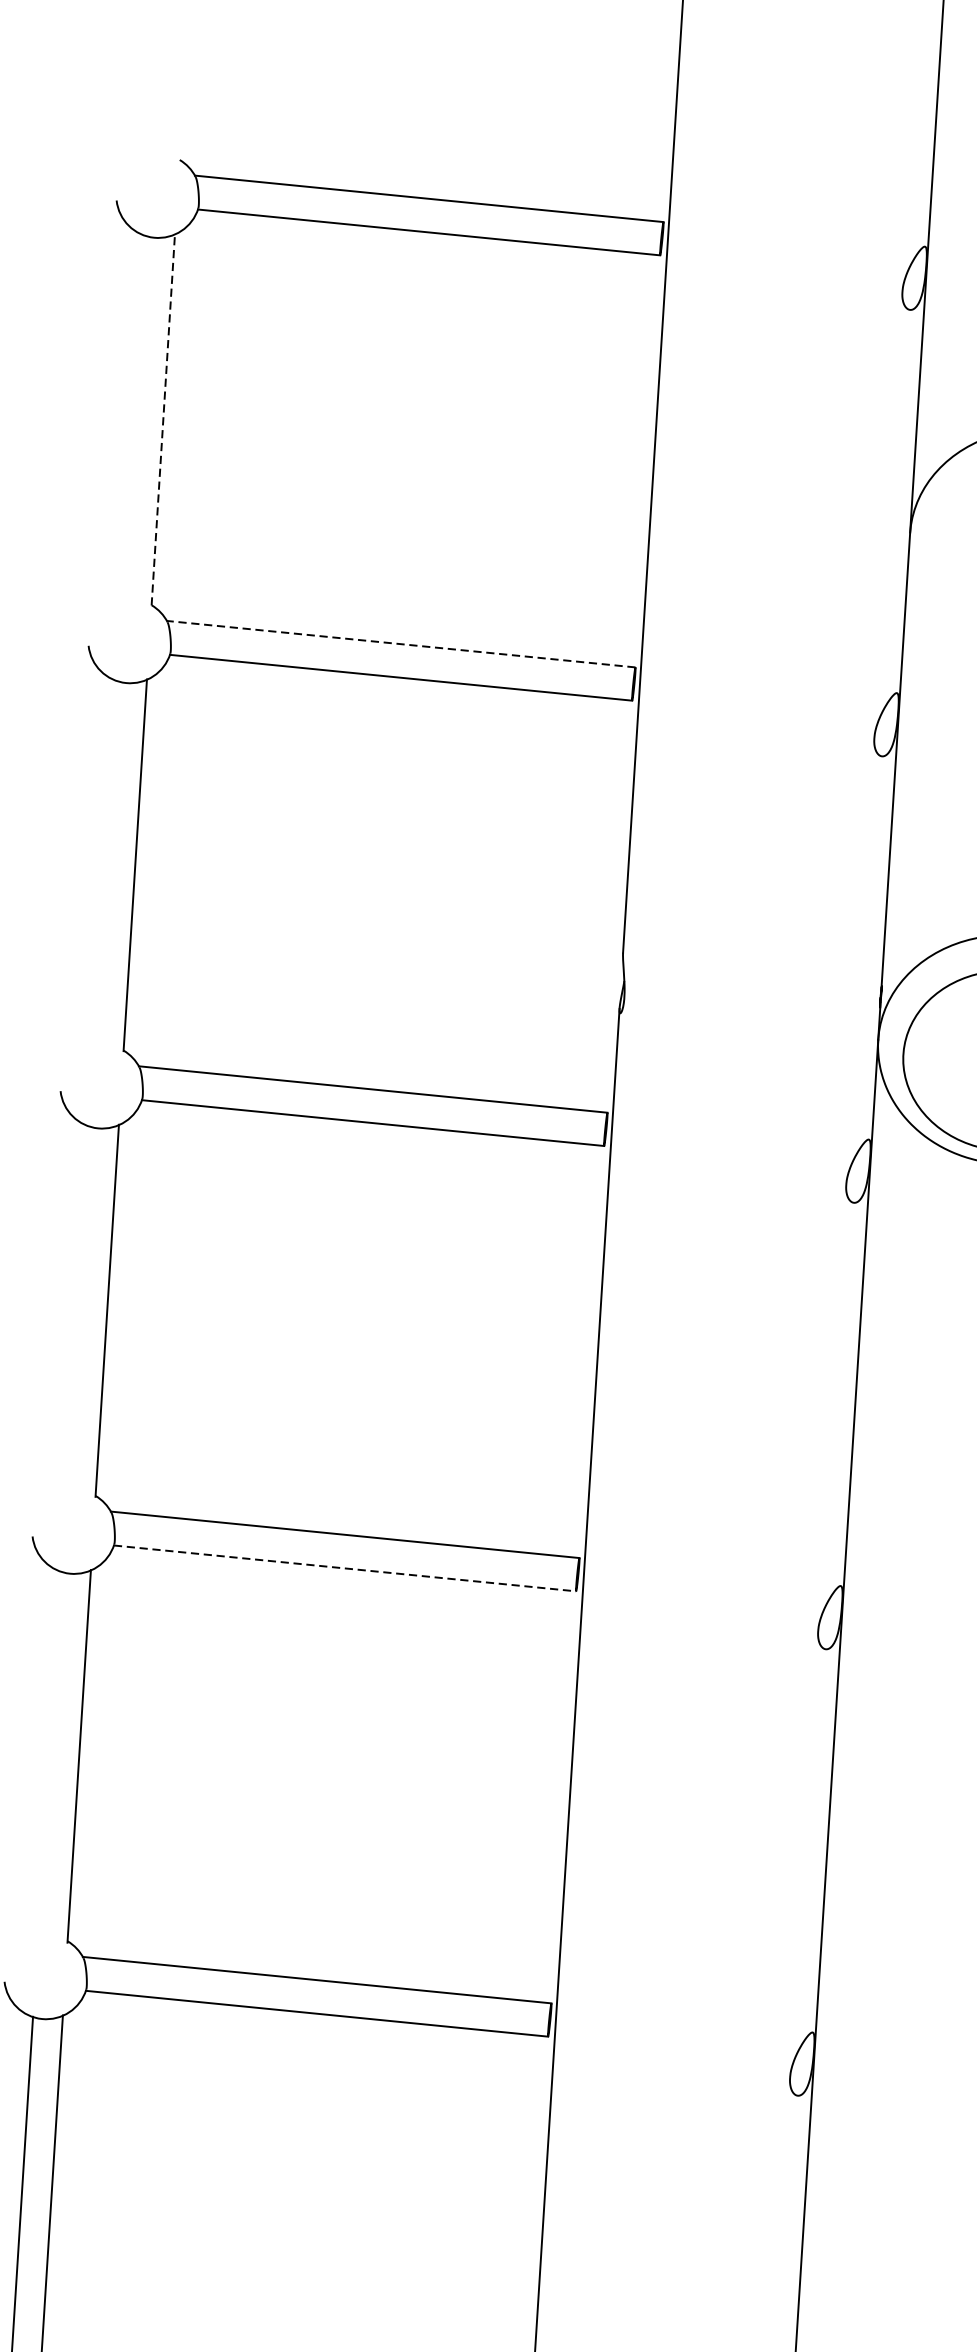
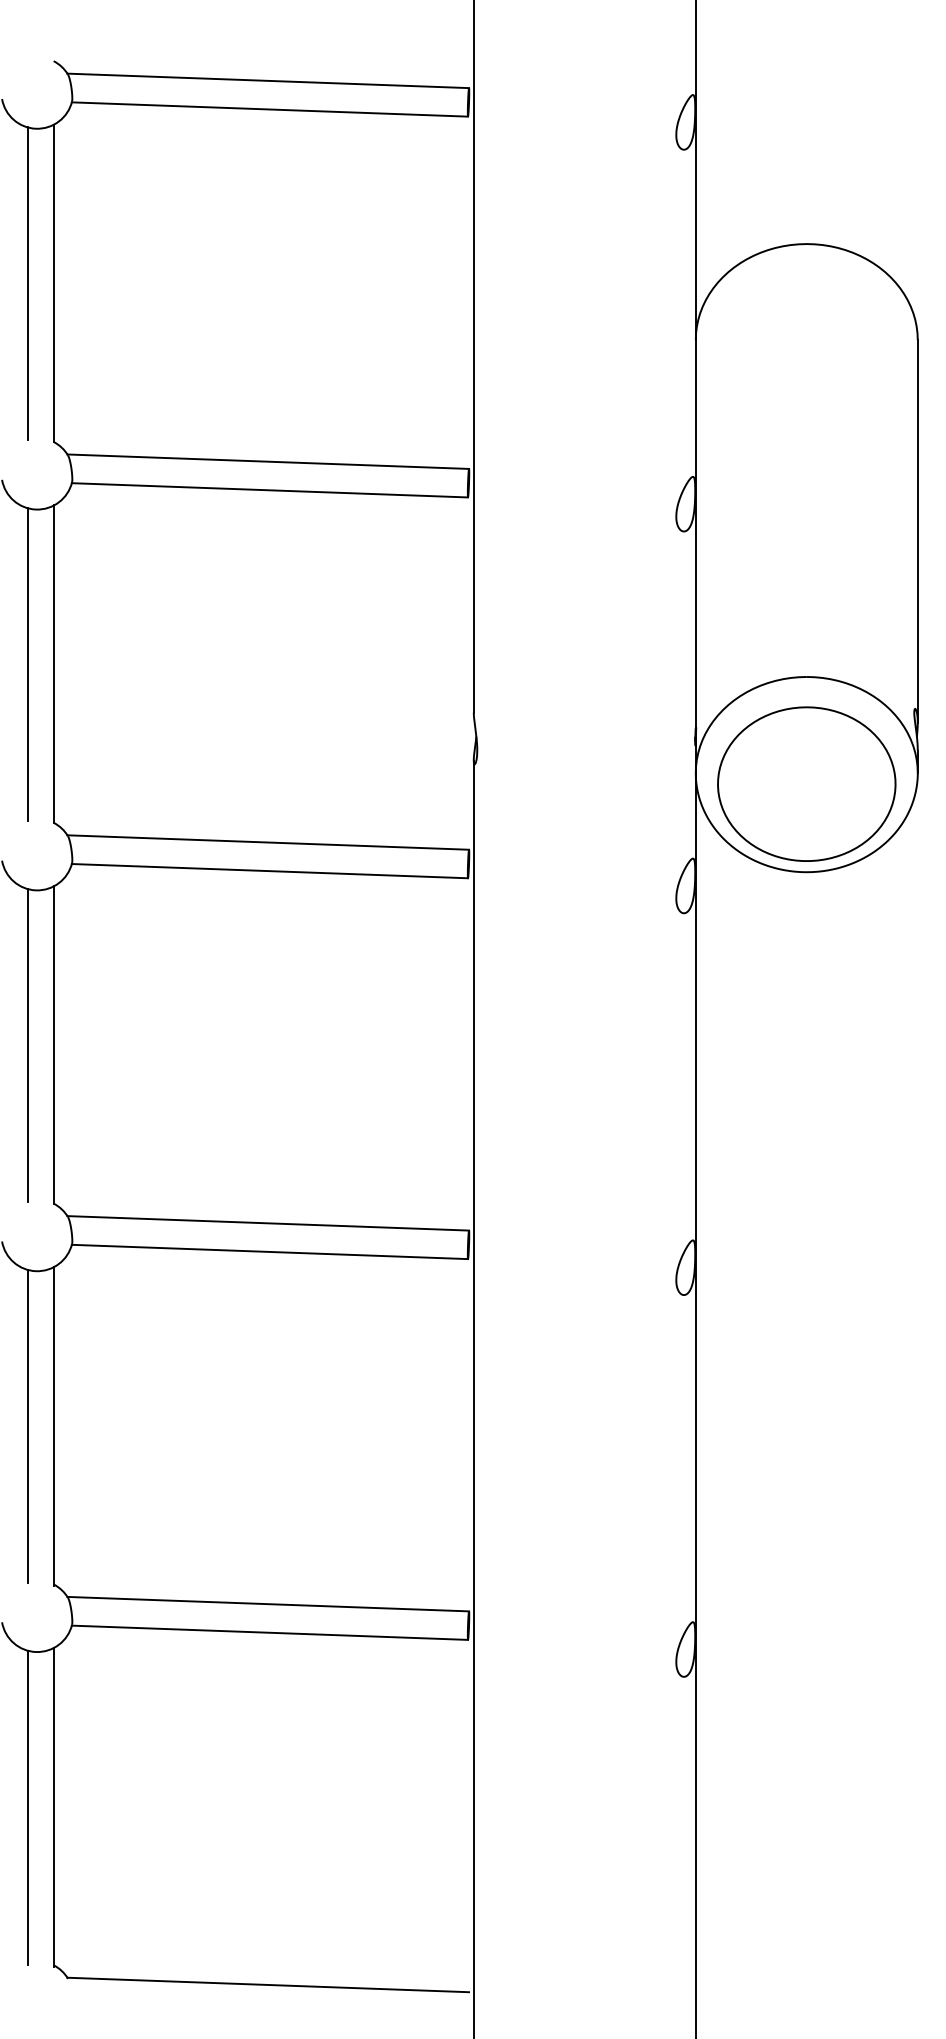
line: (133, 418) -> (28, 283), added
line: (163, 419) -> (53, 283), dashed -> solid
line: (401, 643) -> (268, 461), dashed -> solid
line: (105, 863) -> (28, 664), added
line: (77, 1308) -> (28, 1044), added
line: (345, 1567) -> (270, 1251), dashed -> solid
line: (49, 1754) -> (28, 1426), added

